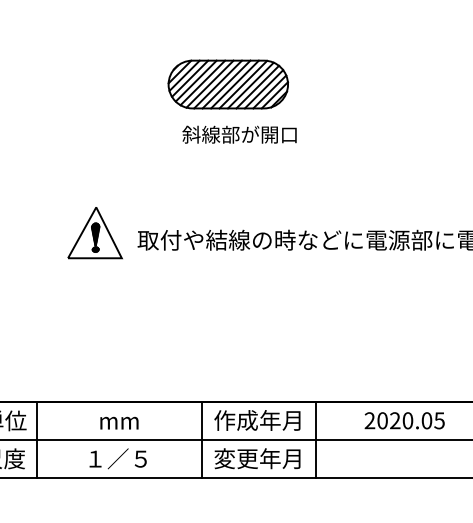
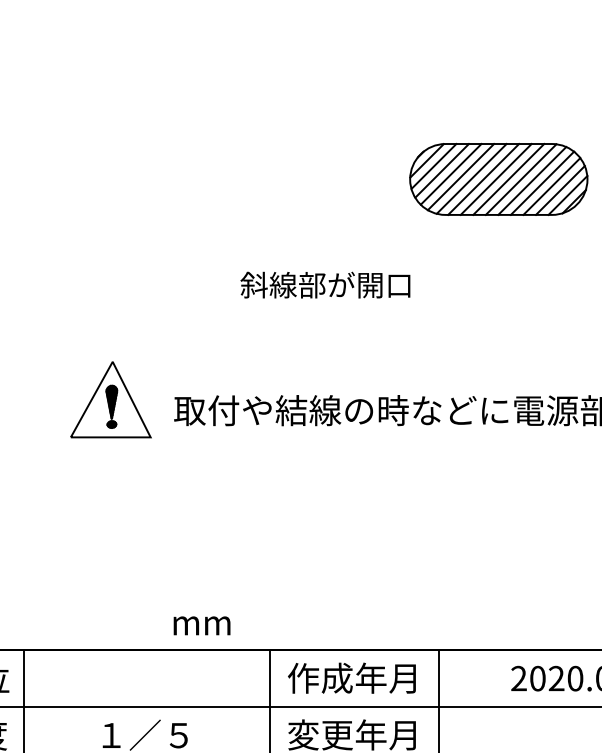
part: (228, 84) -> (499, 179), moved
text: (239, 134) -> (325, 284), moved
text: (119, 422) -> (202, 624), moved

